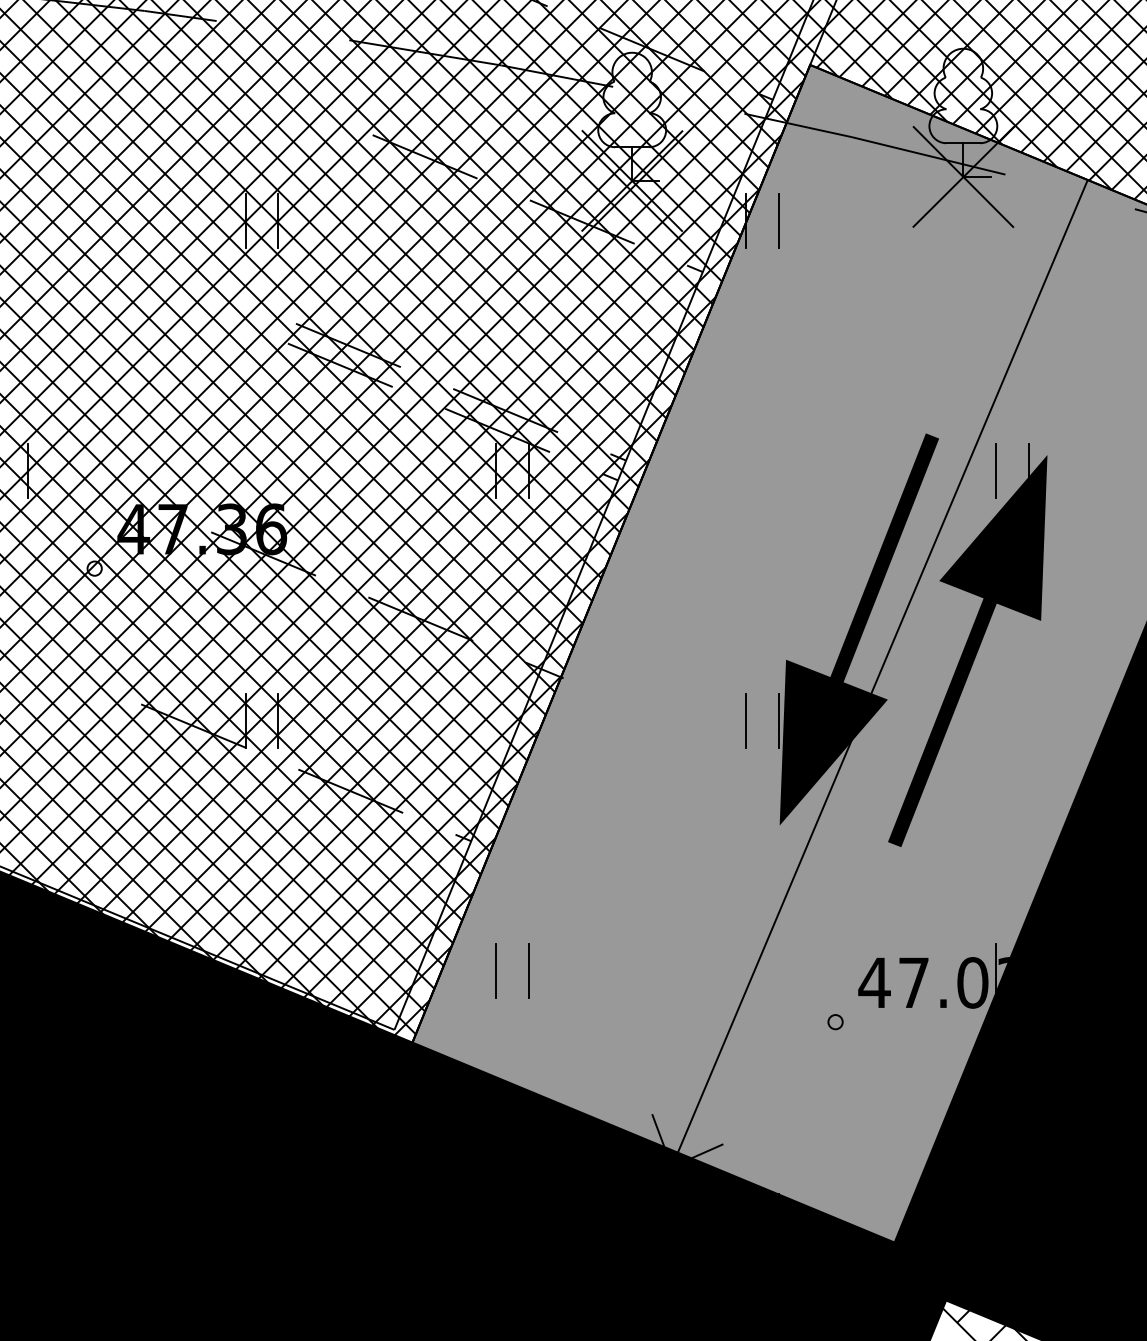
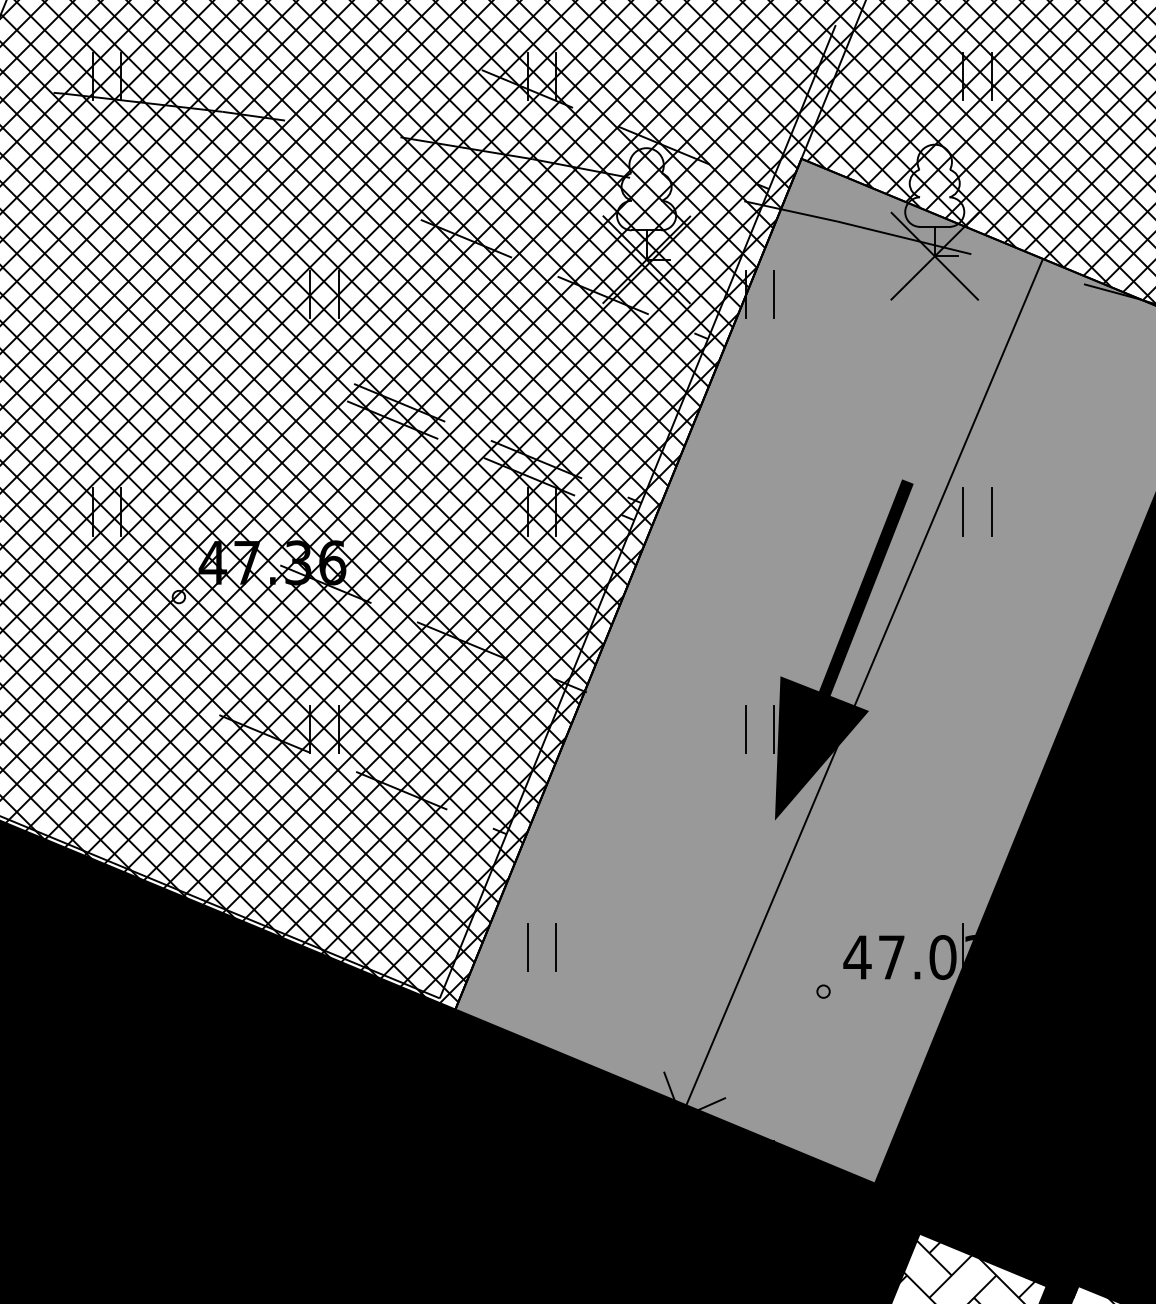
fill: (967, 650) -> (938, 668), removed

